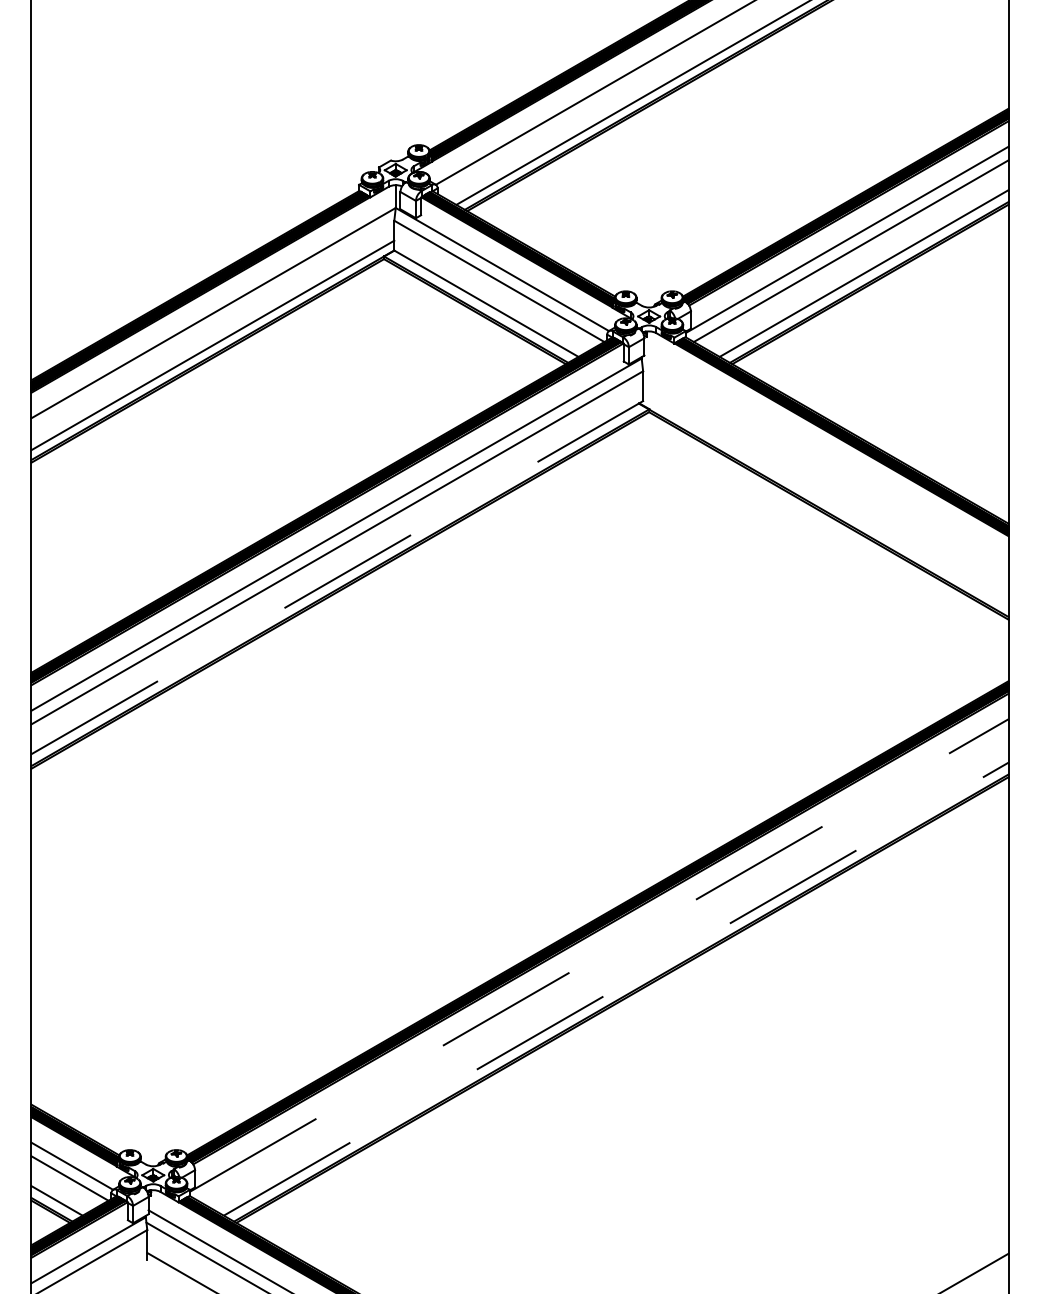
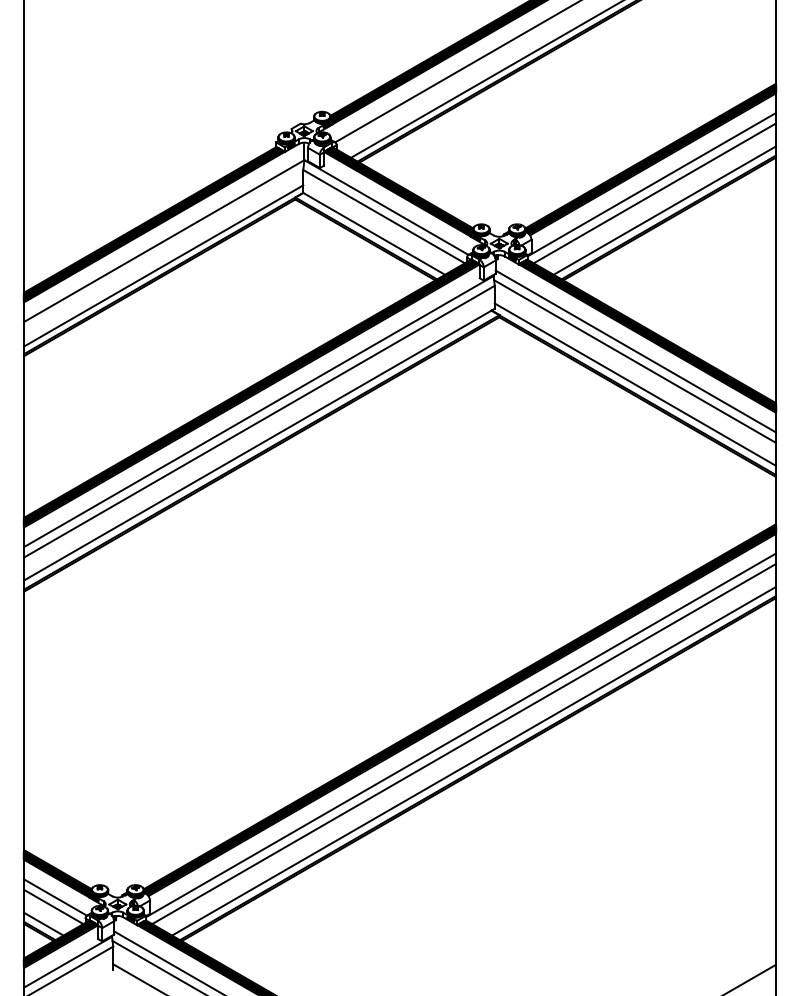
line: (826, 456) -> (635, 351), added
line: (824, 469) -> (634, 361), added
line: (824, 499) -> (634, 384), added
line: (336, 578) -> (258, 445), dashed -> solid
line: (598, 955) -> (460, 735), dashed -> solid
line: (602, 967) -> (463, 744), added
line: (616, 989) -> (474, 761), dashed -> solid

